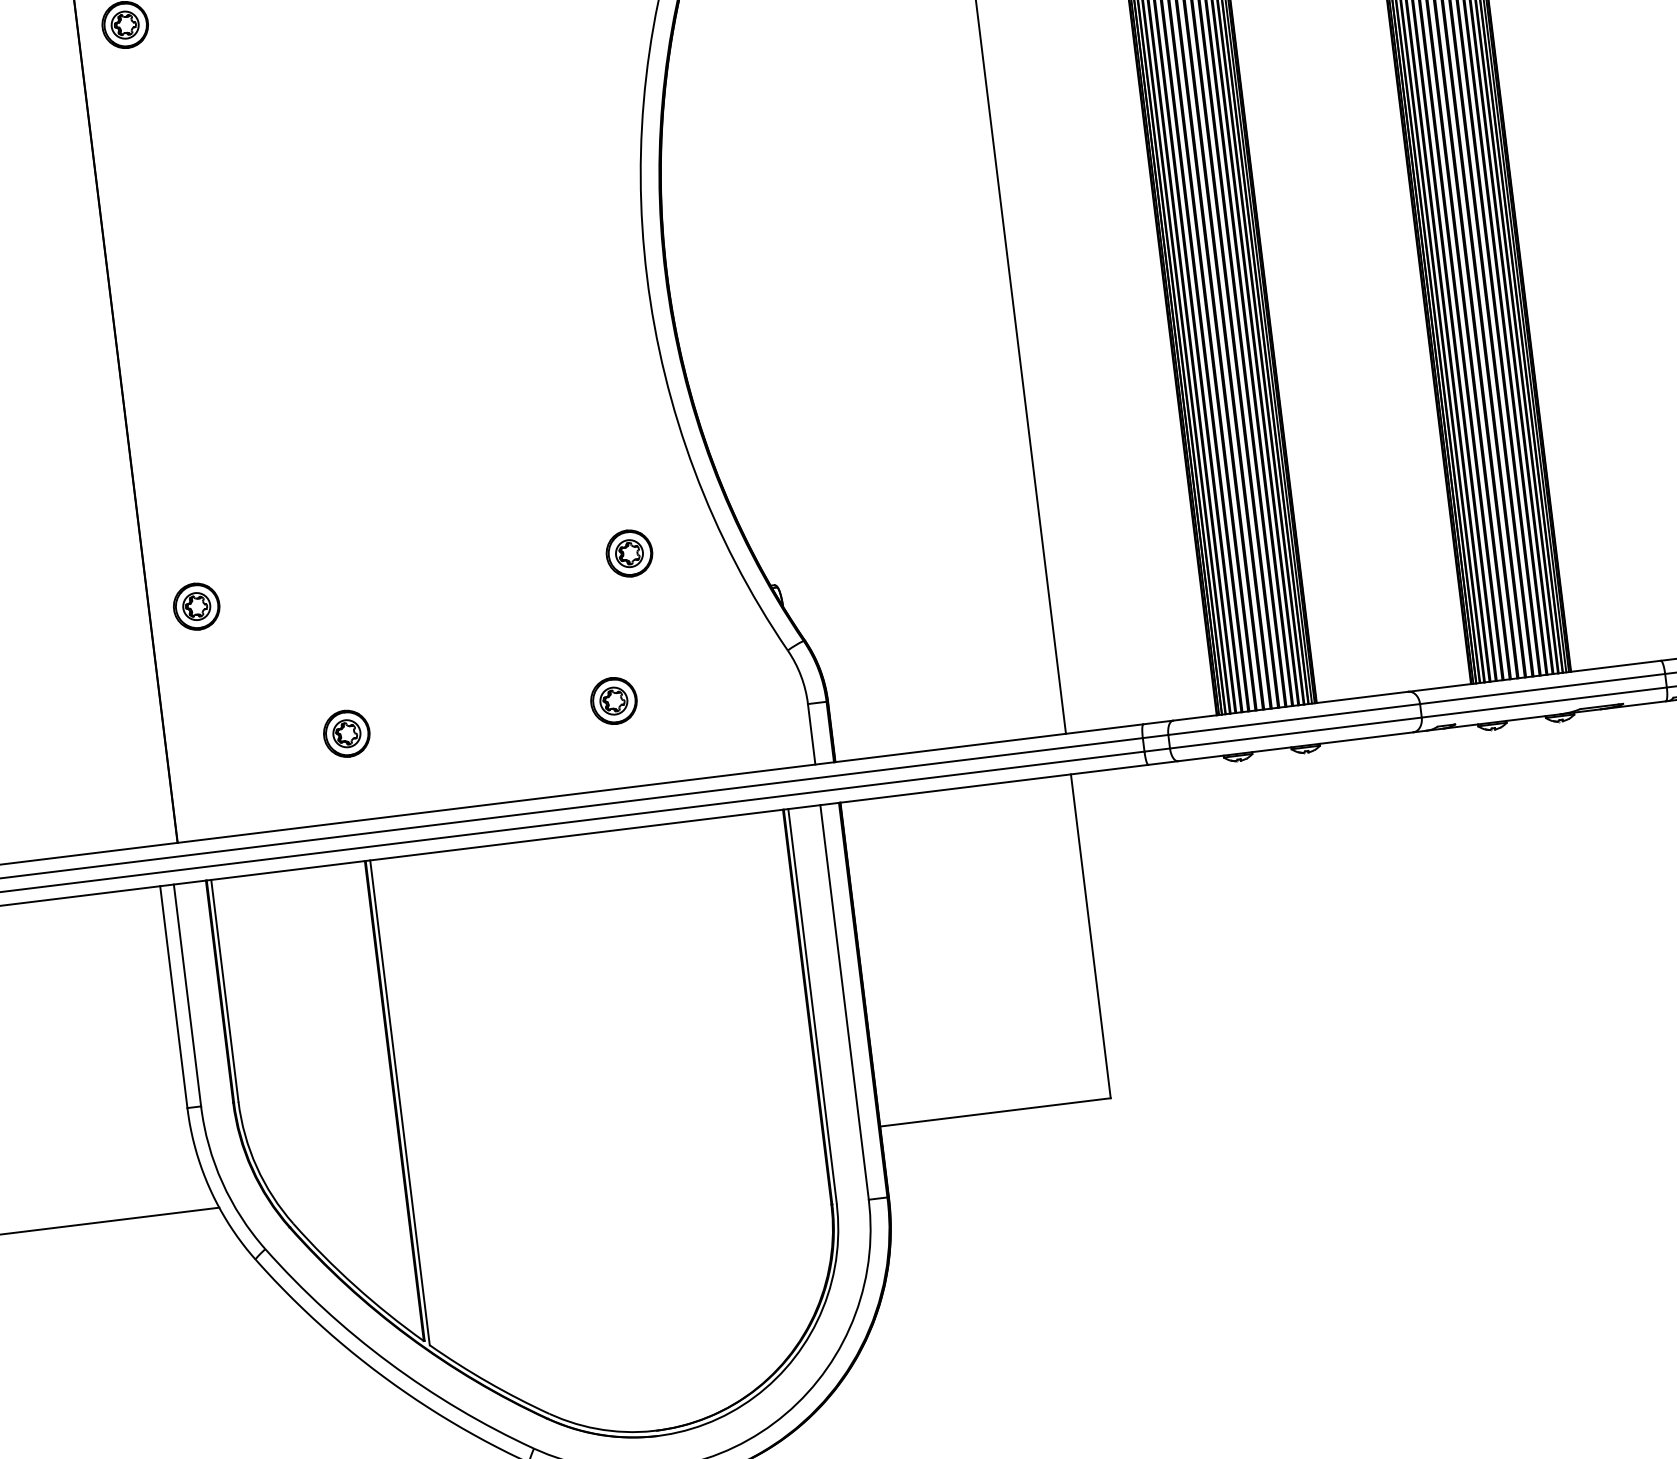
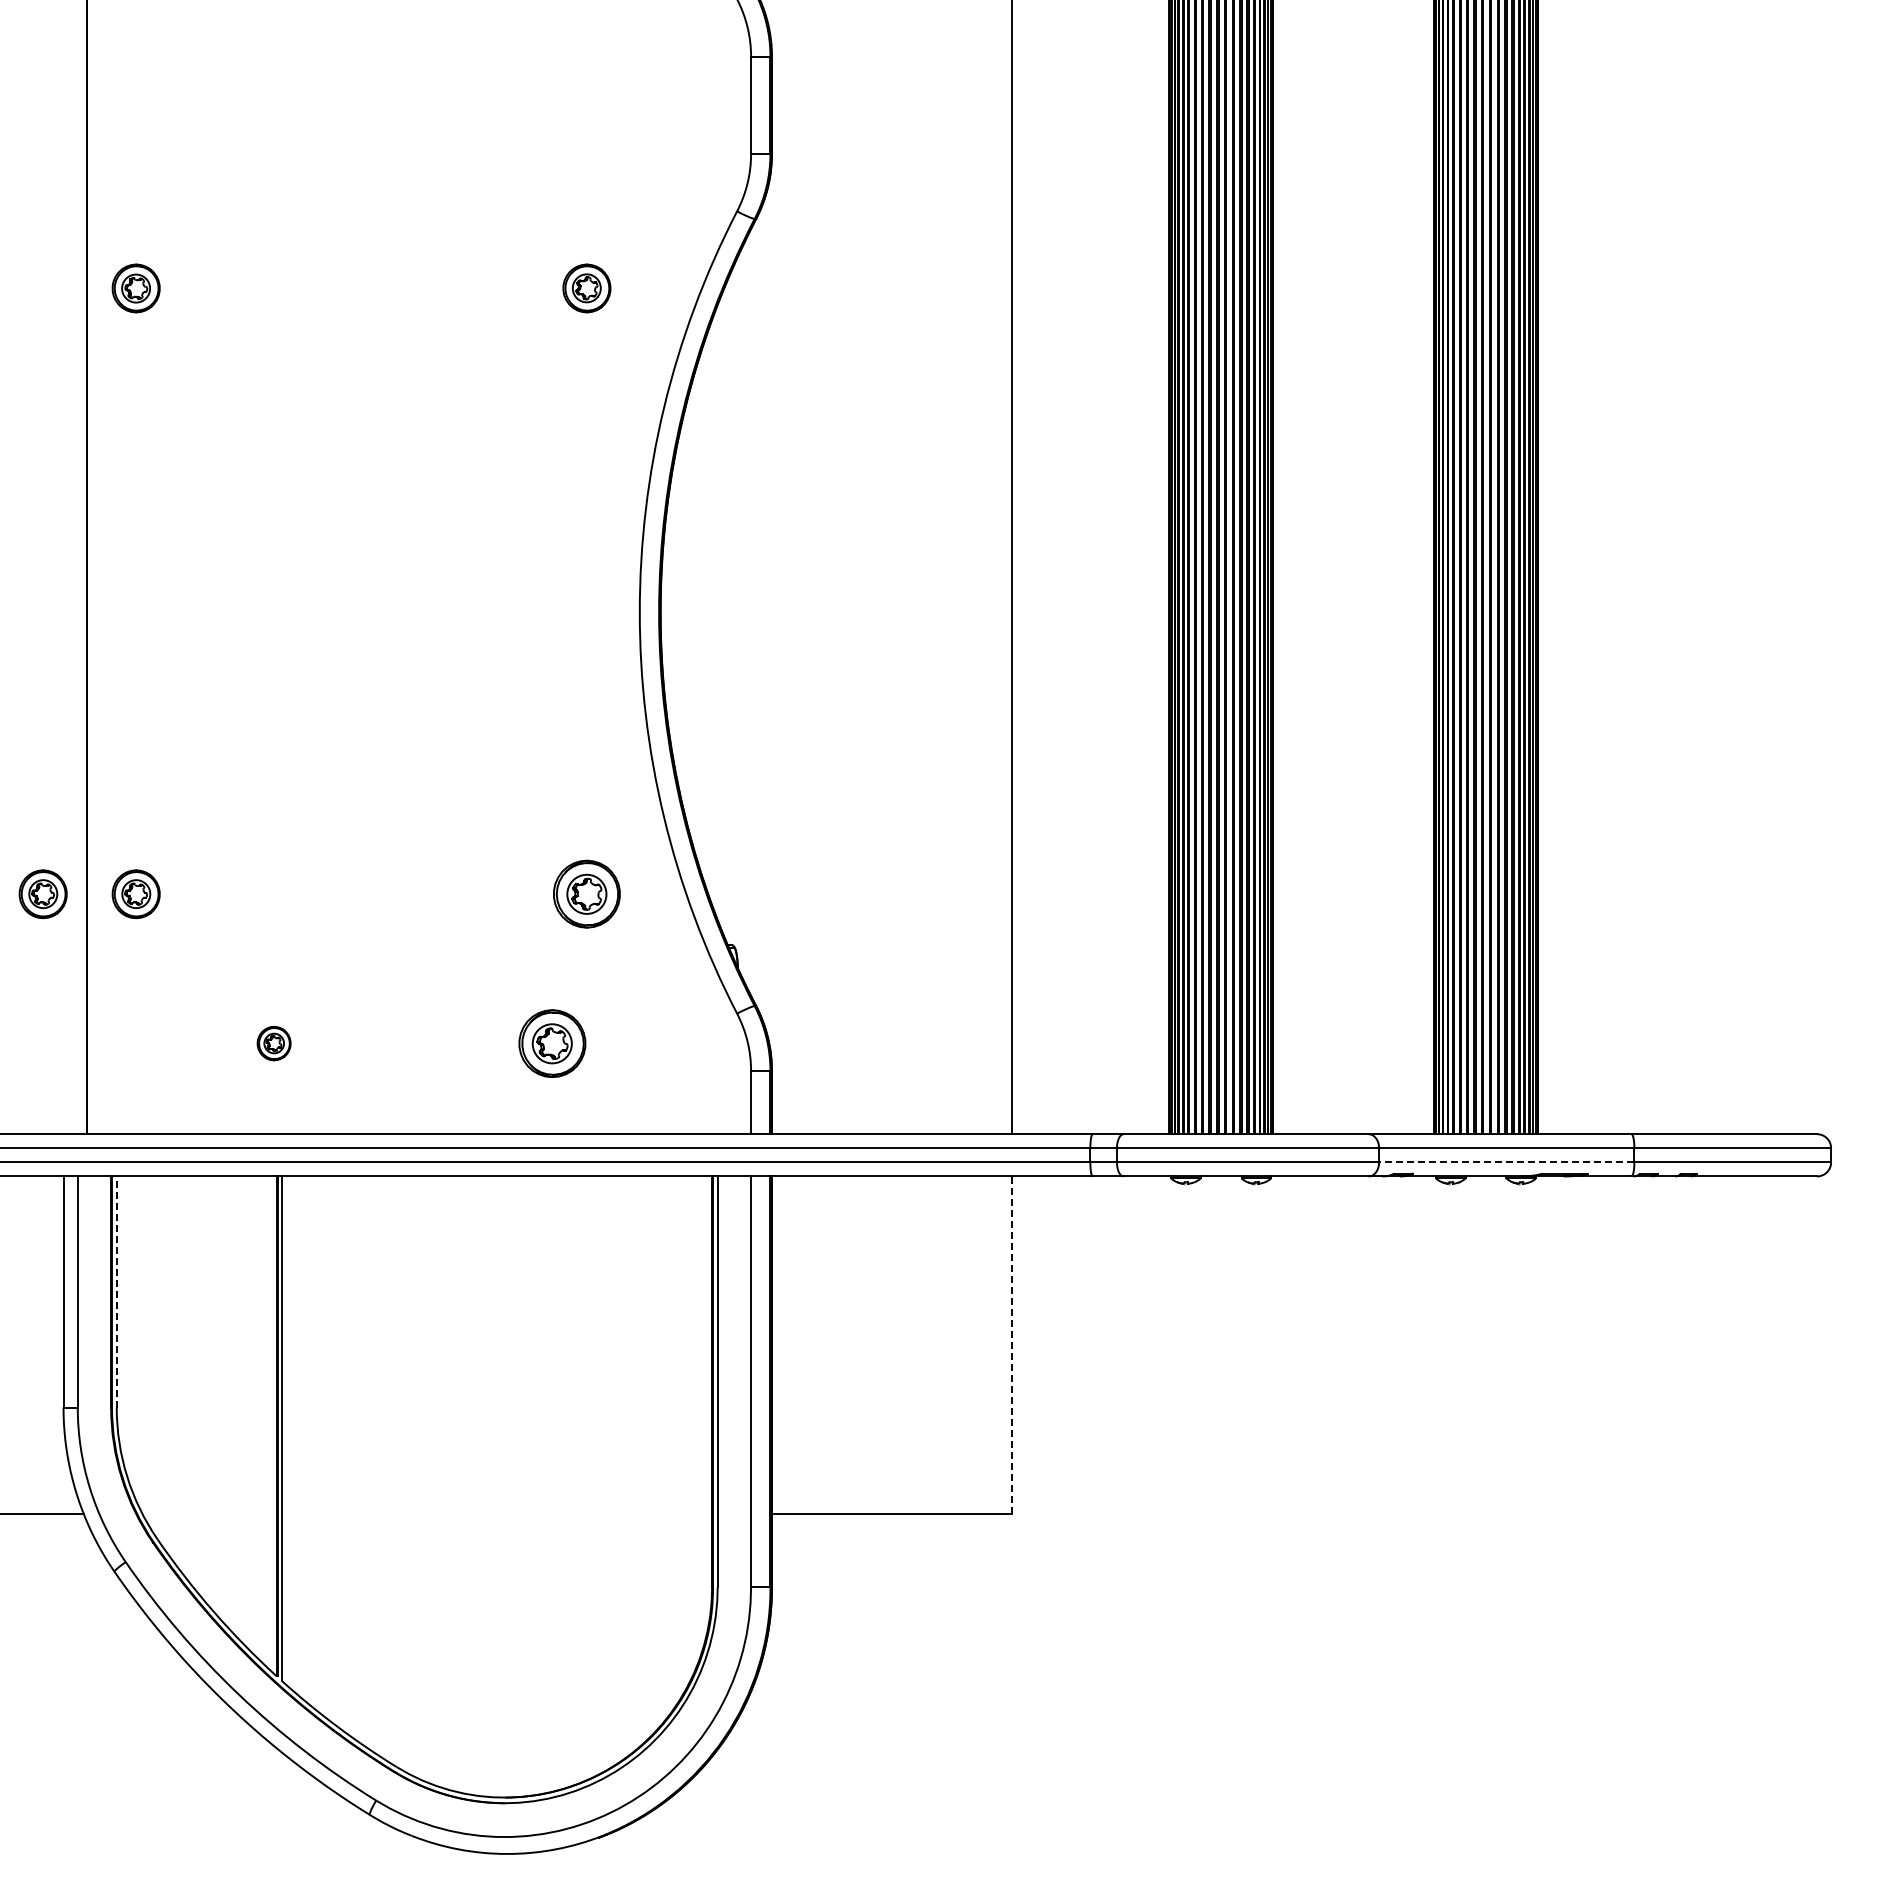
part: (629, 553) -> (586, 894), size x1.4
part: (106, 617) -> (42, 894), added
part: (614, 700) -> (552, 1043), size x1.4
line: (1544, 702) -> (1506, 1162), solid -> dashed
part: (346, 733) -> (273, 1043), size x0.7
line: (1091, 936) -> (1012, 1345), solid -> dashed
line: (224, 991) -> (116, 1292), solid -> dashed

